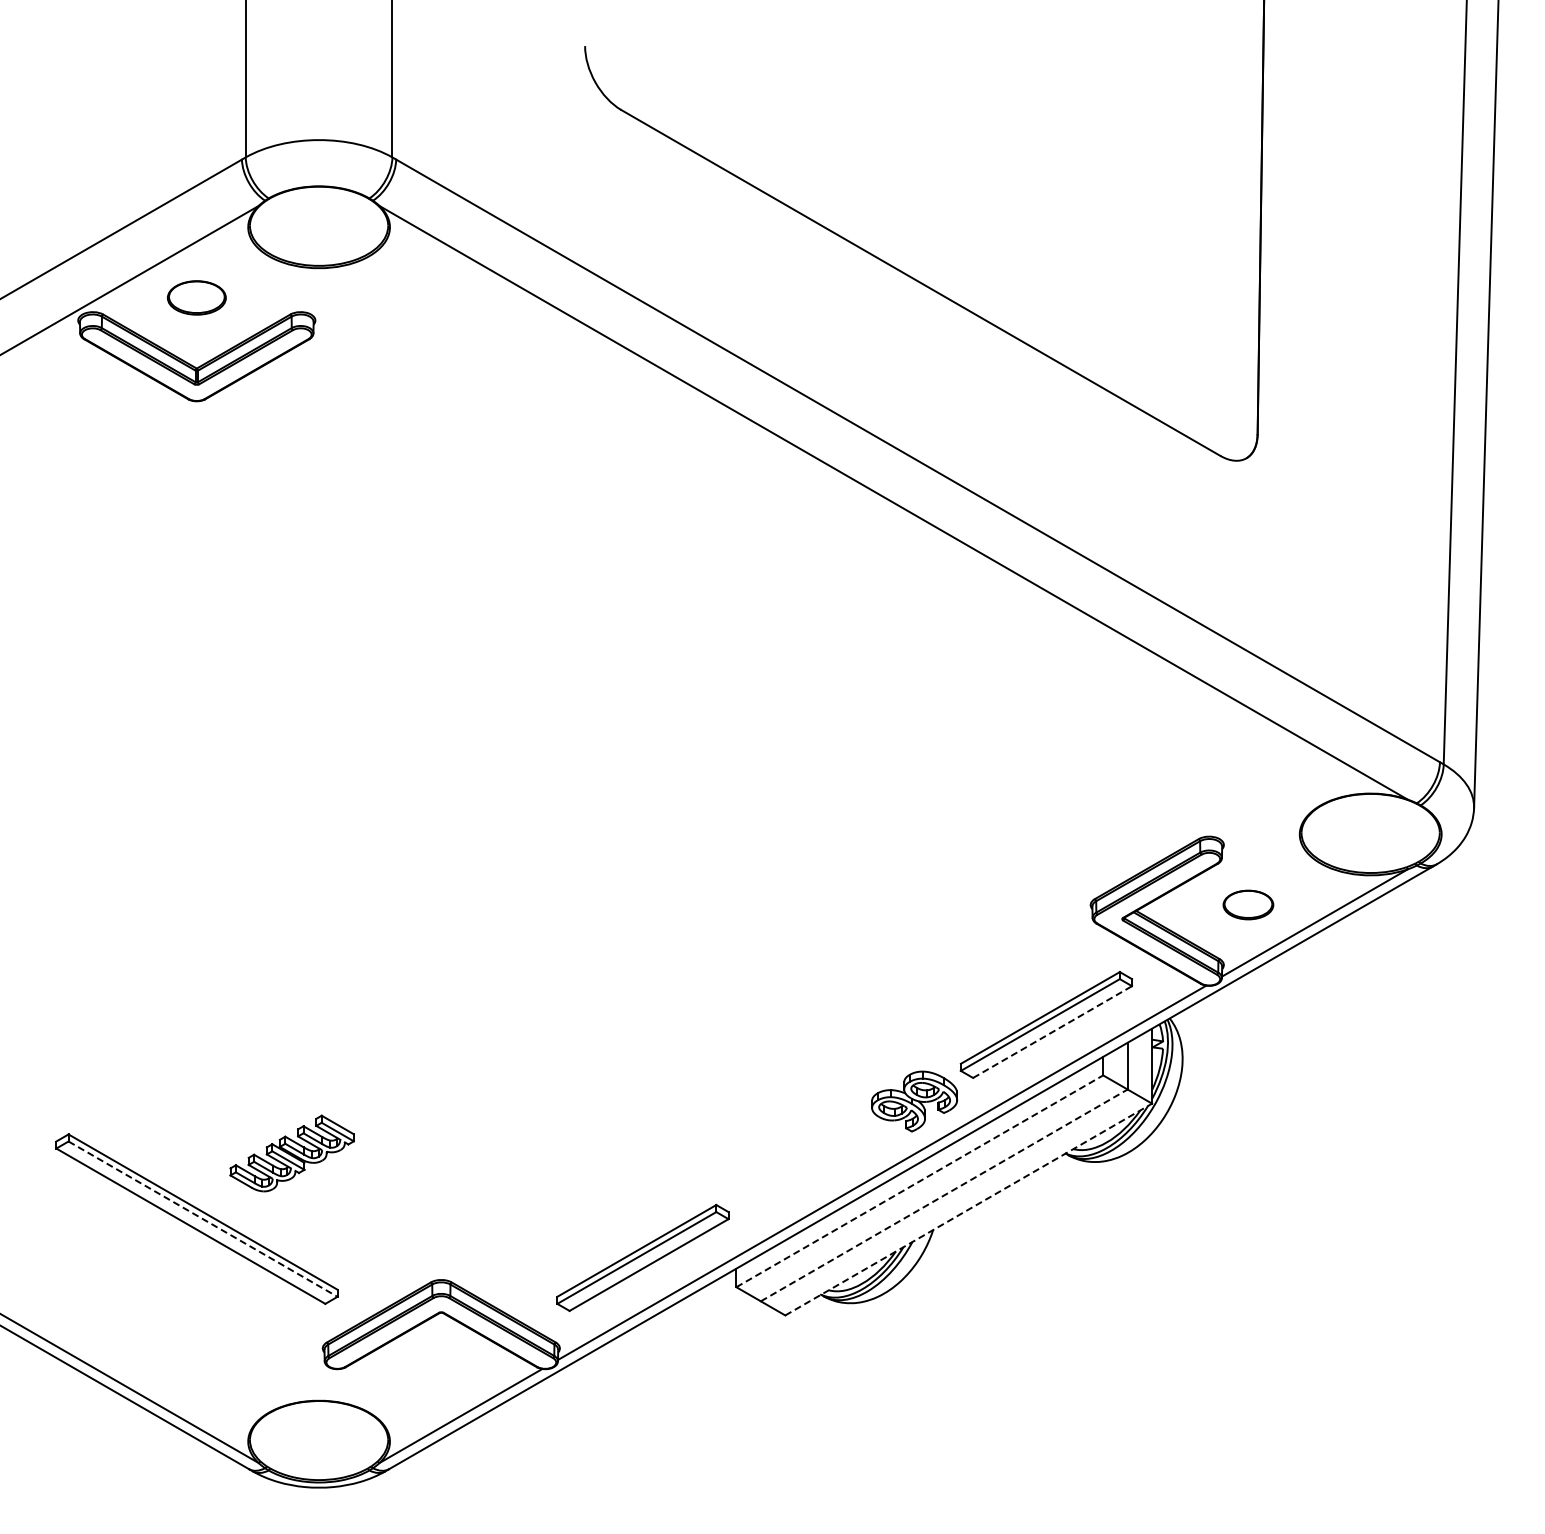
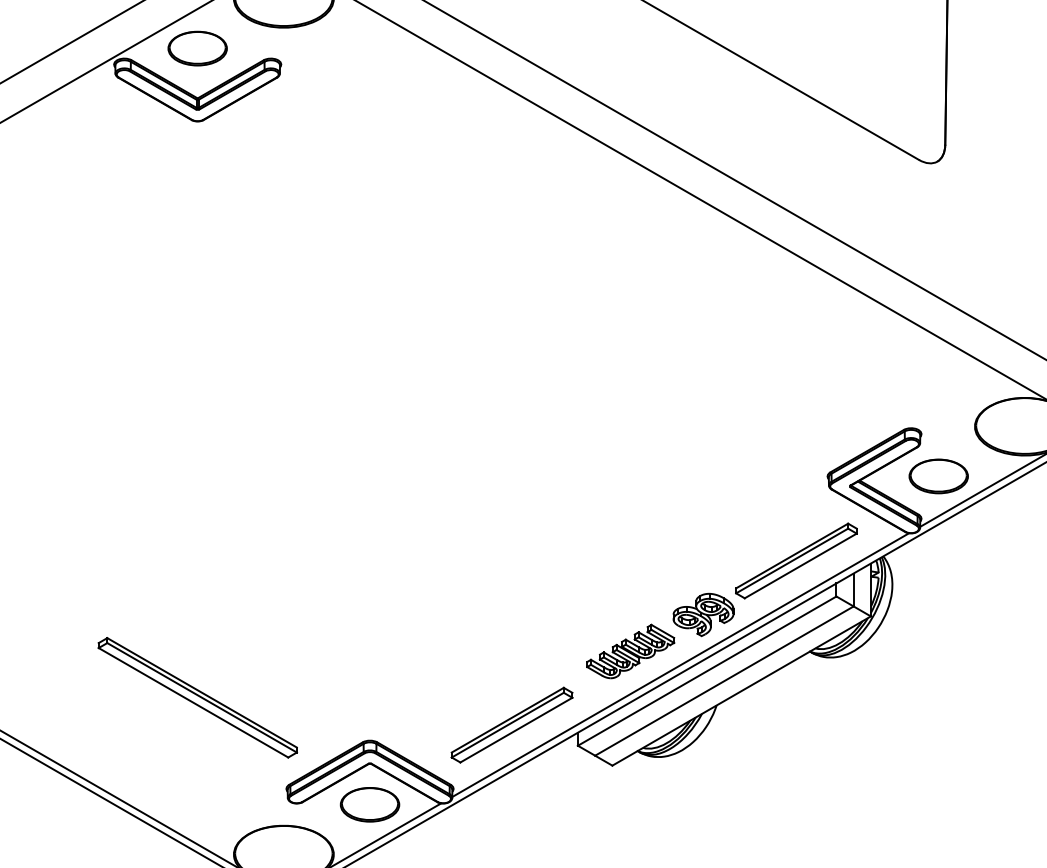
part: (196, 297) -> (197, 48), size x1.43
part: (1248, 904) -> (938, 476), size x1.67
line: (1052, 1032) -> (800, 566), dashed -> solid
part: (291, 1153) -> (630, 651), moved
line: (919, 1181) -> (706, 671), dashed -> solid
line: (944, 1195) -> (724, 681), dashed -> solid
line: (968, 1209) -> (741, 691), dashed -> solid
line: (203, 1219) -> (202, 698), dashed -> solid
part: (441, 1370) -> (370, 804), added

